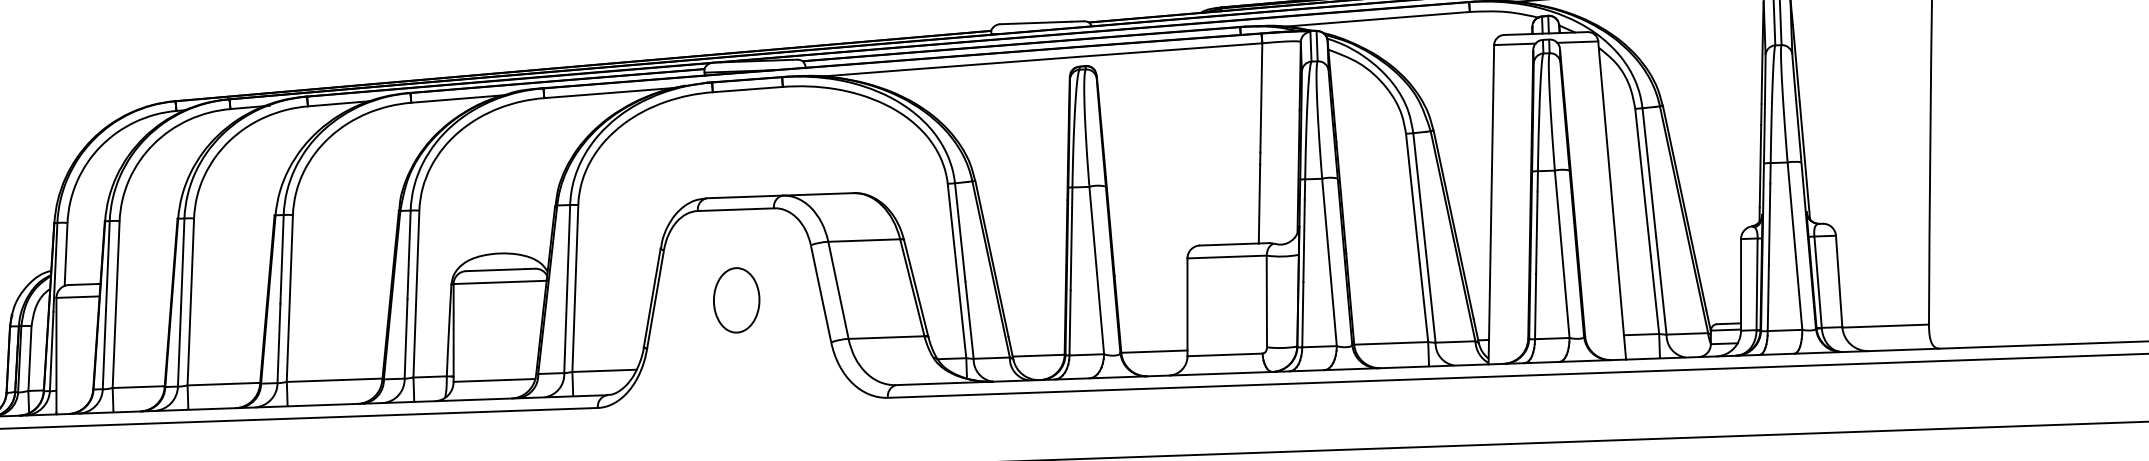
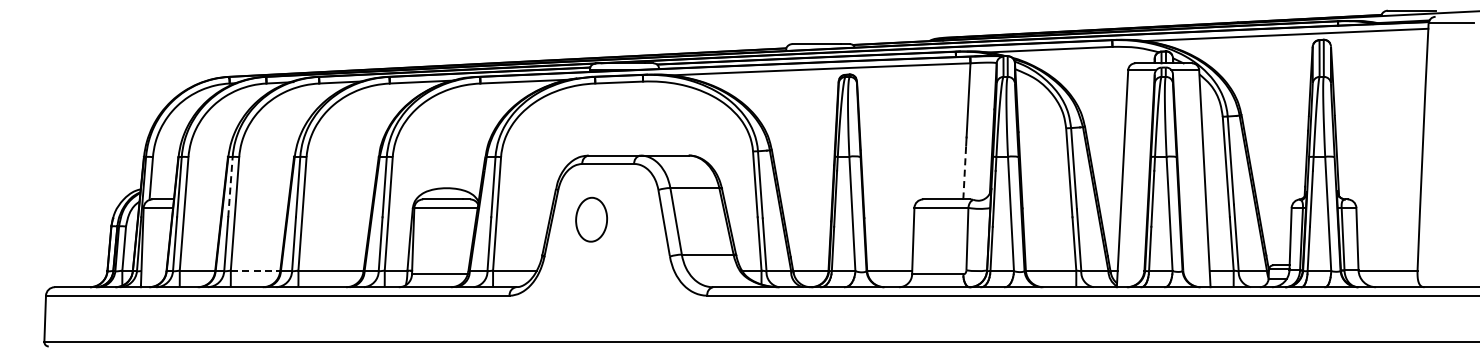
line: (1259, 203) -> (964, 172), solid -> dashed
line: (182, 262) -> (230, 186), solid -> dashed
part: (736, 299) -> (591, 219), moved
line: (223, 384) -> (255, 270), solid -> dashed

